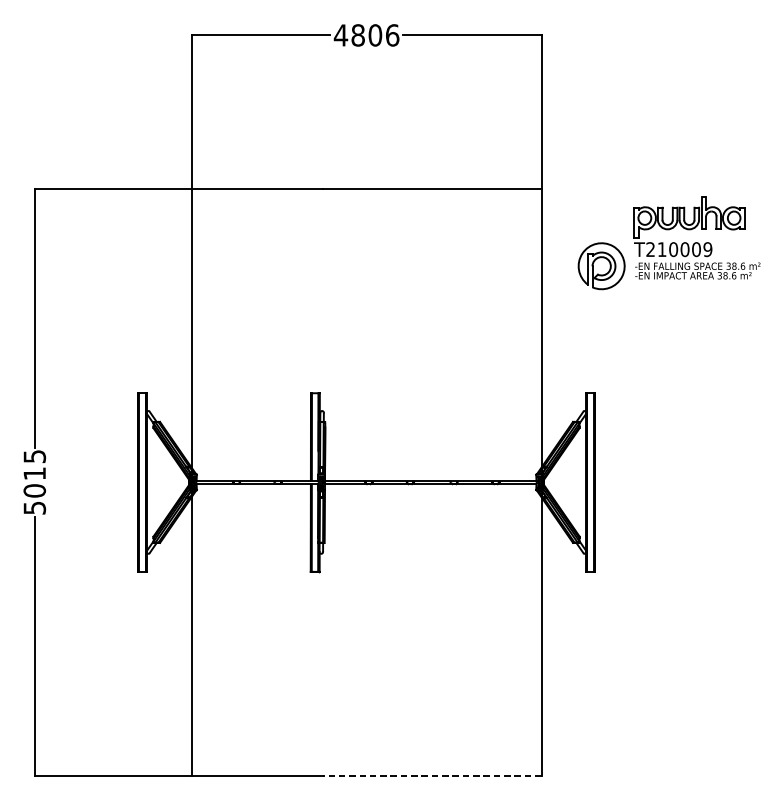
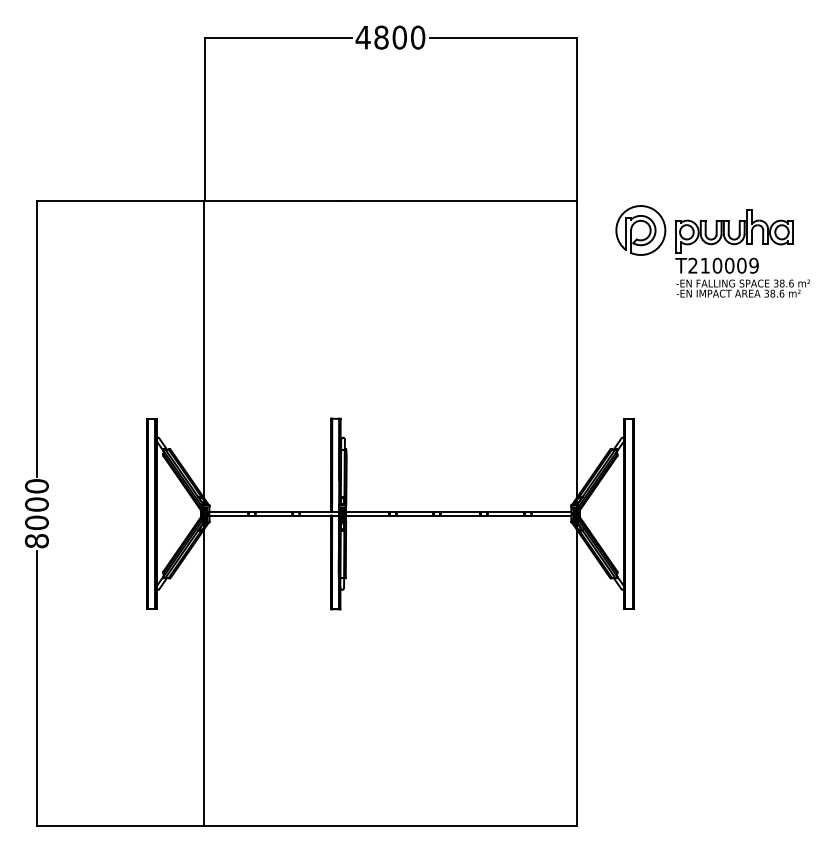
text: (392, 35) -> (418, 37), 4806 -> 4800
part: (601, 266) -> (640, 230), moved
text: (34, 482) -> (36, 513), 5015 -> 8000
line: (432, 775) -> (460, 826), dashed -> solid

